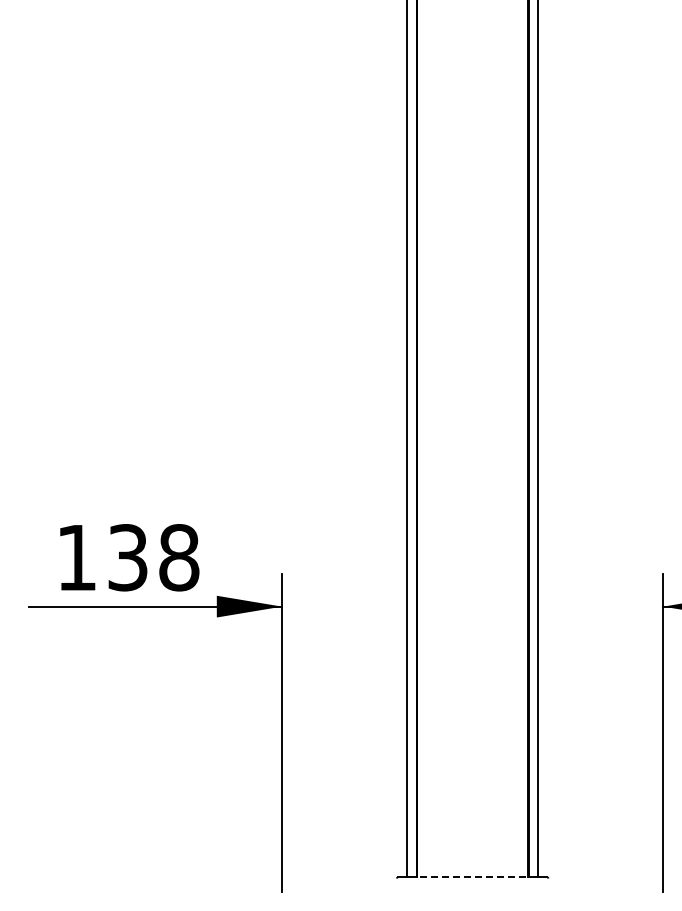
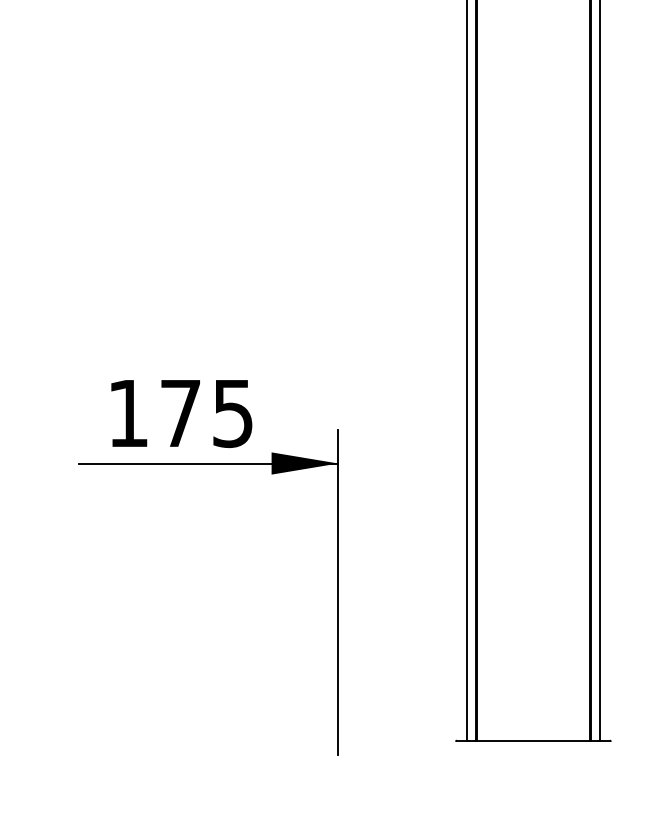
text: (153, 557) -> (206, 413), 138 -> 175
line: (473, 877) -> (534, 740), dashed -> solid

